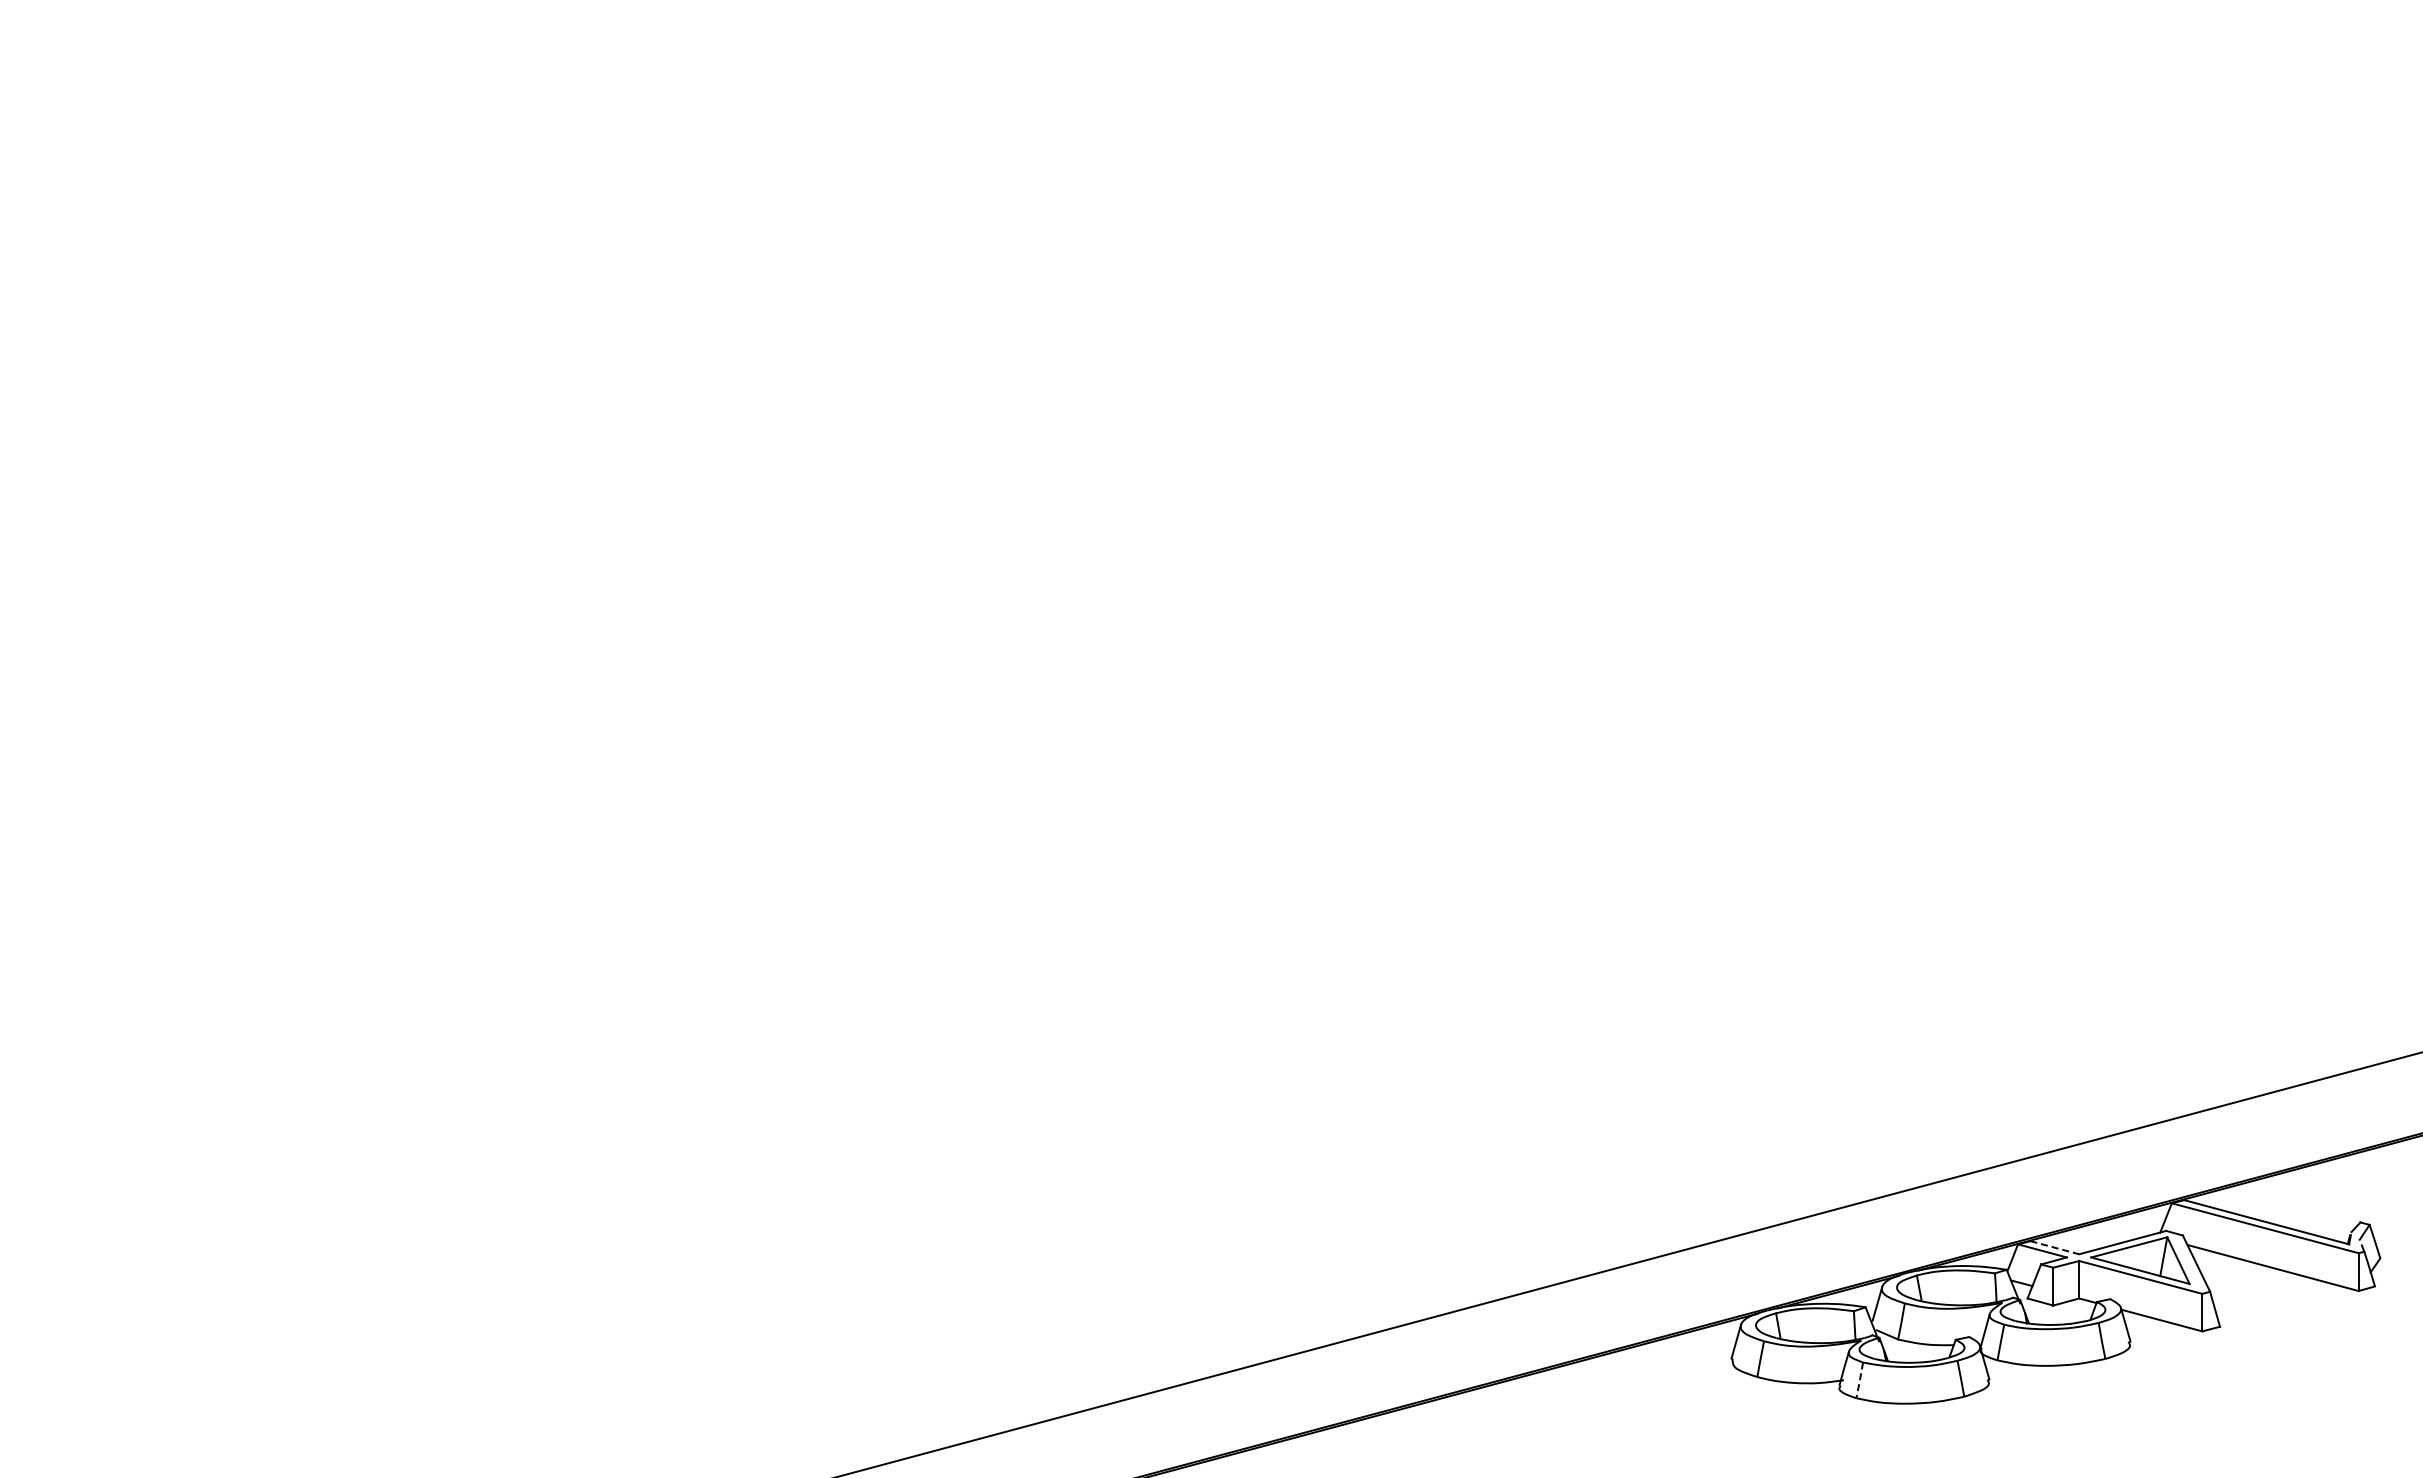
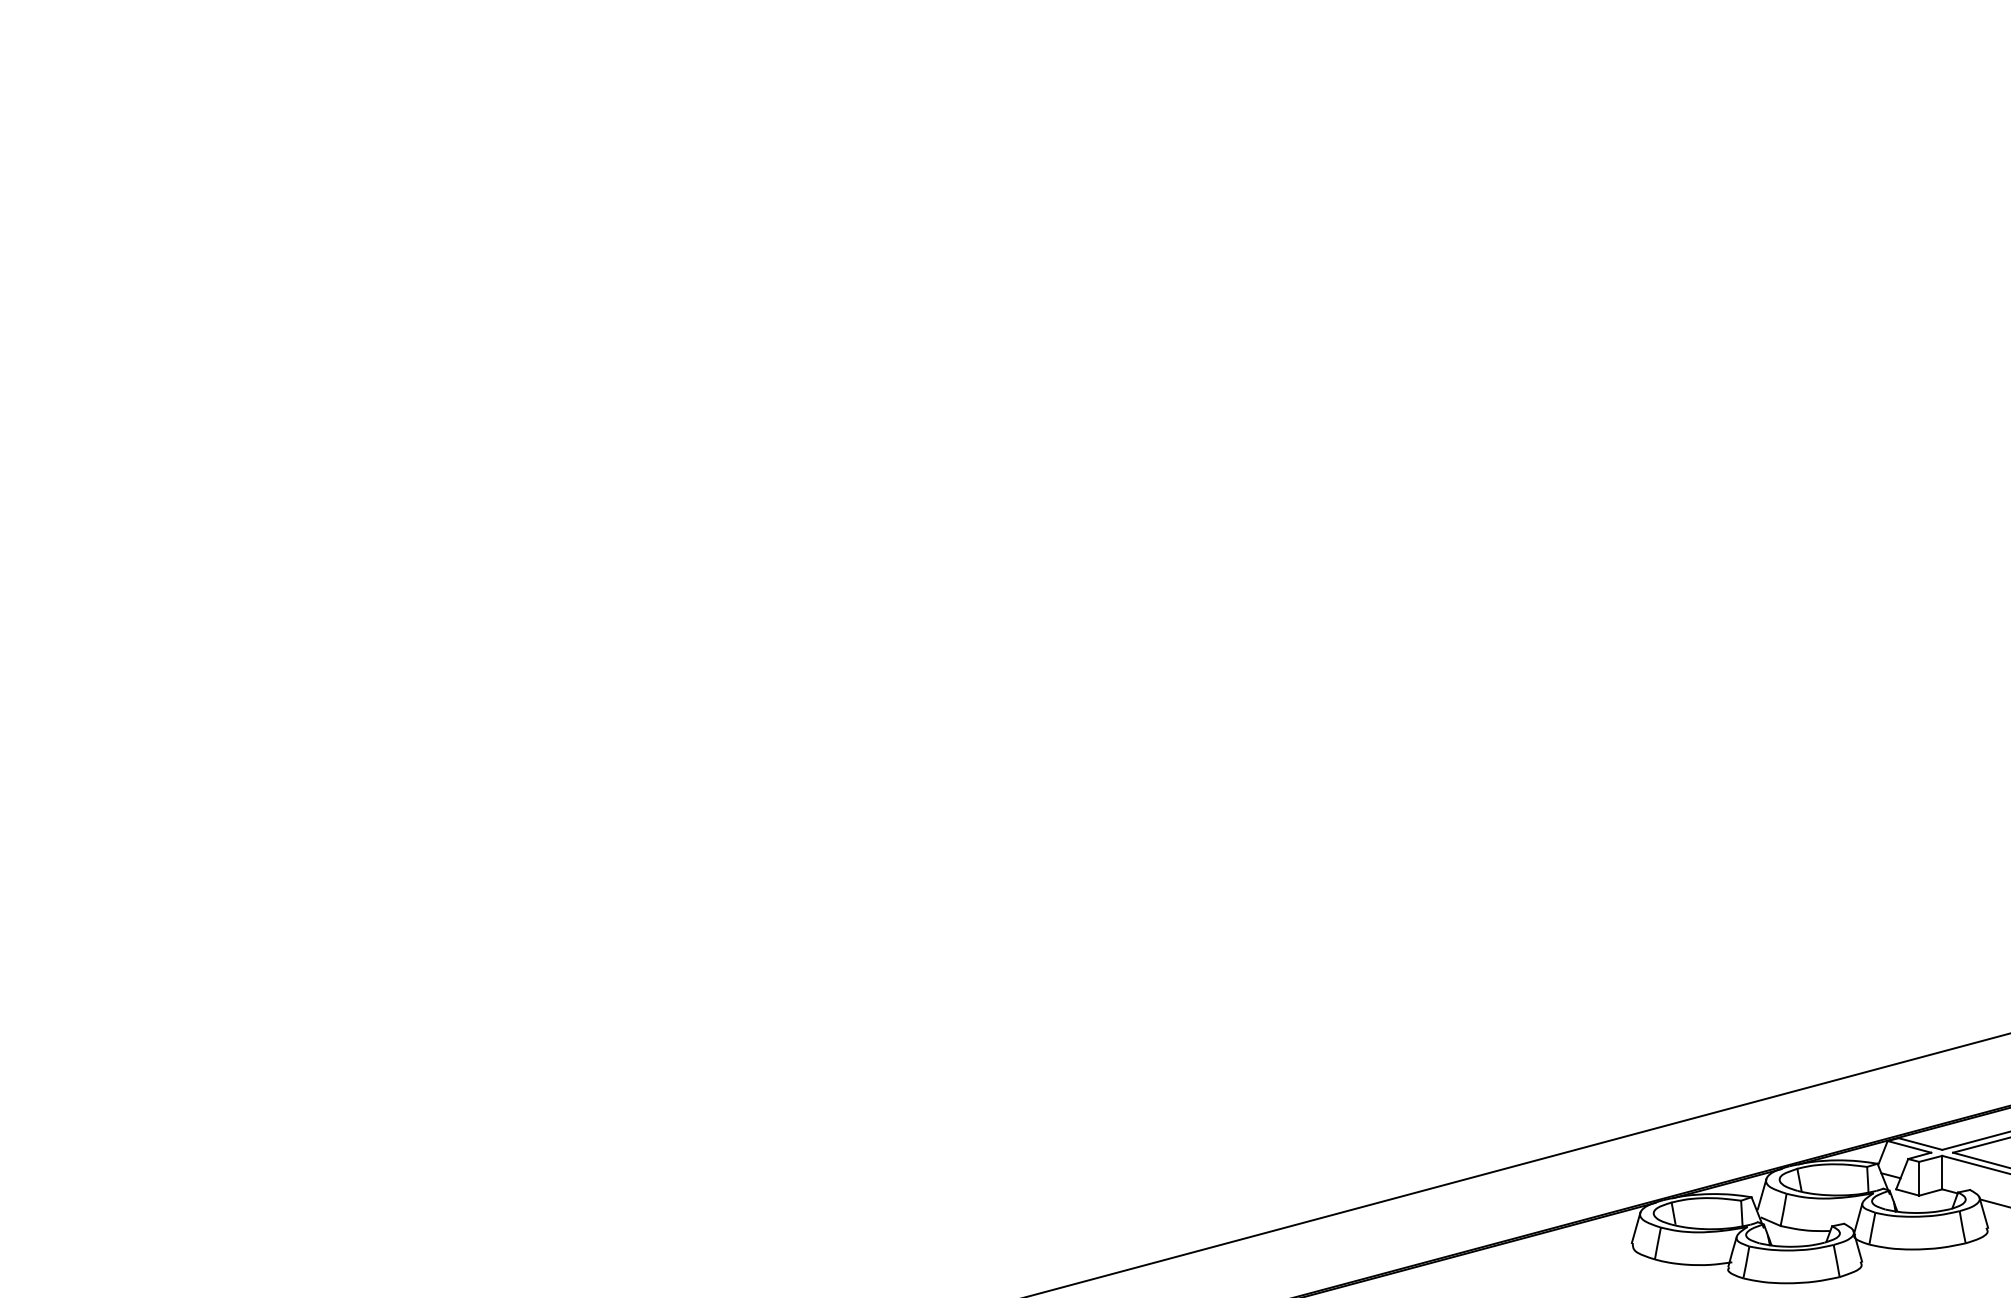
line: (2055, 1247) -> (1921, 1143), dashed -> solid
line: (1859, 1381) -> (1746, 1263), dashed -> solid

